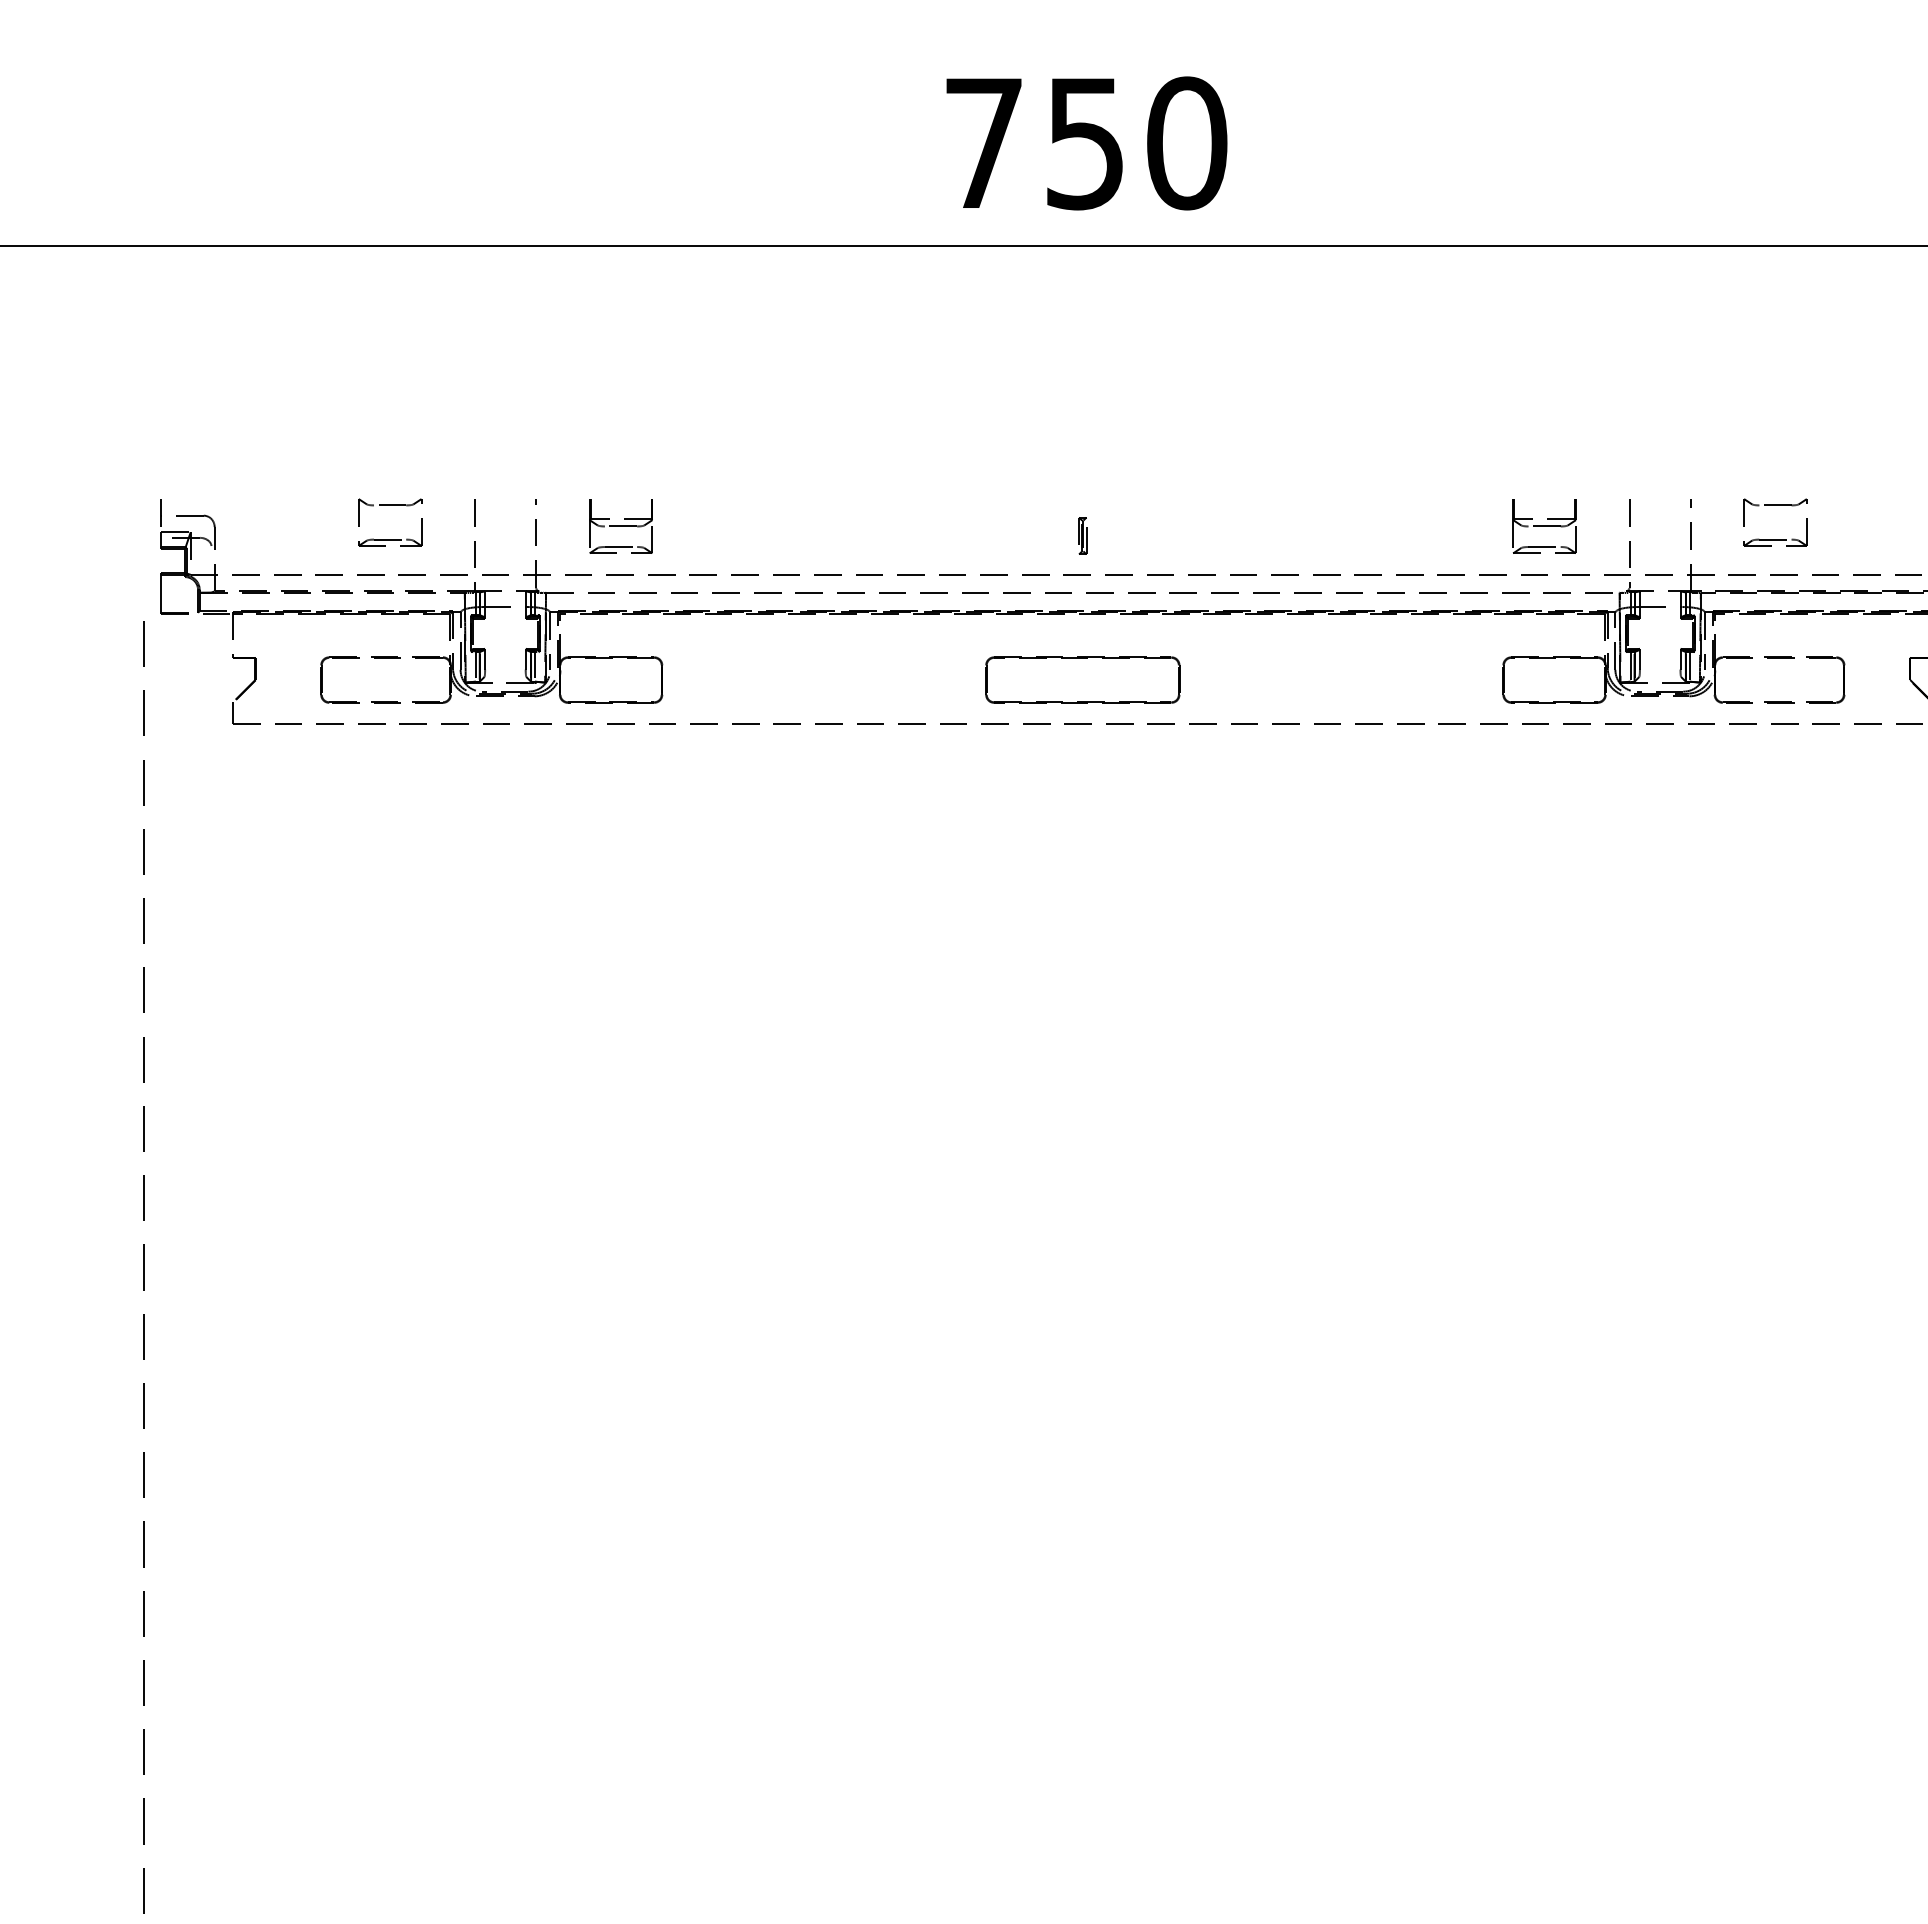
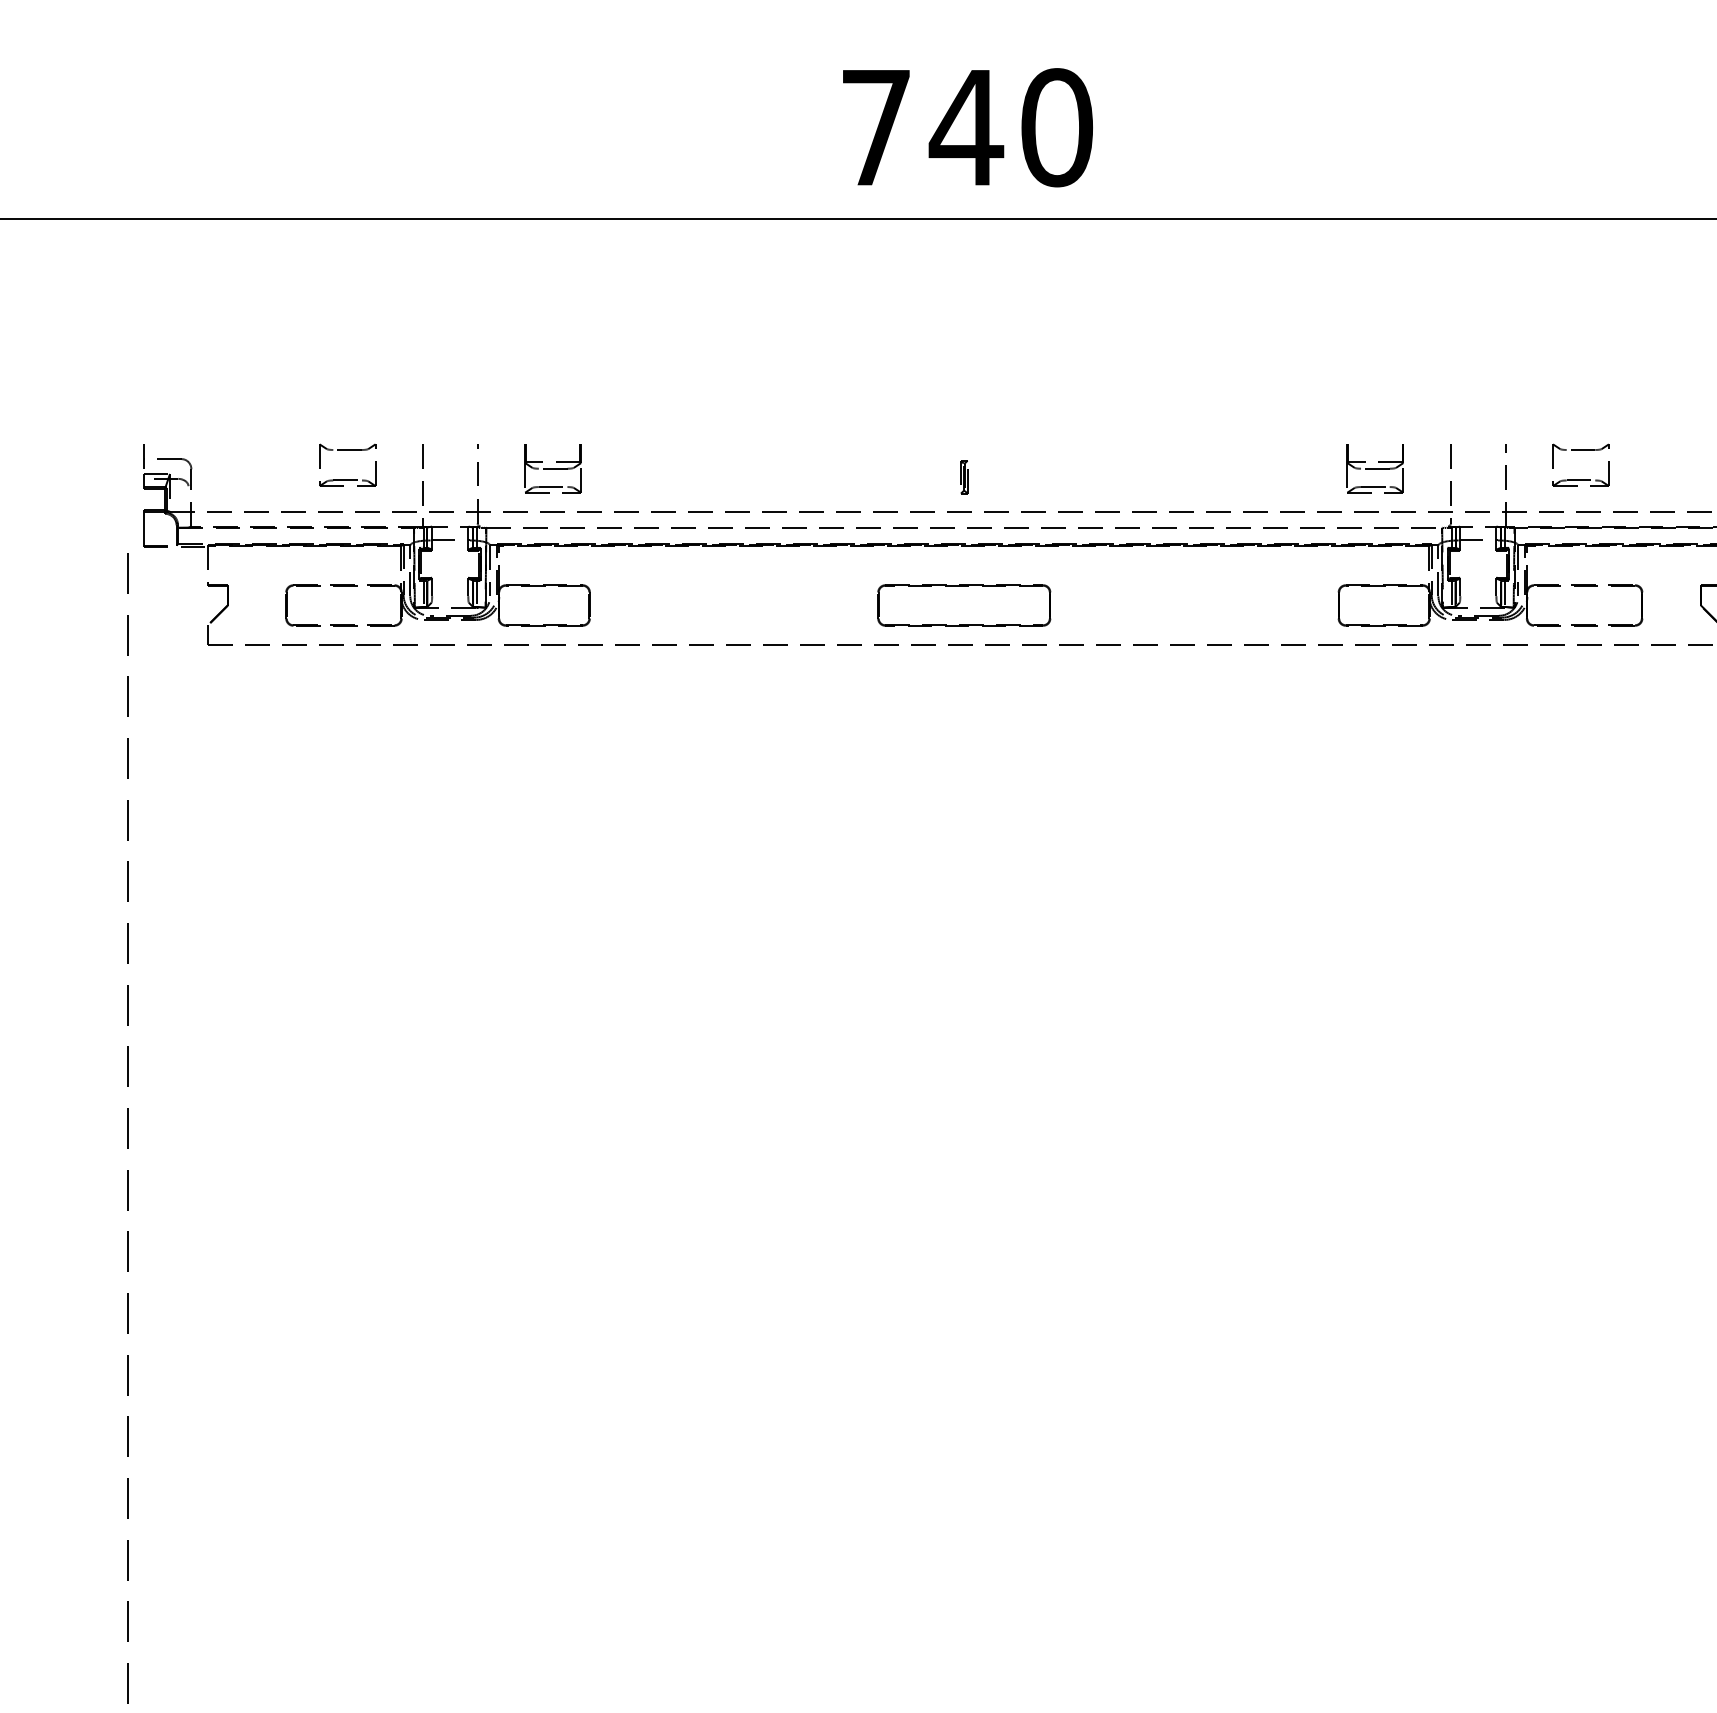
text: (1084, 144) -> (965, 128), 750 -> 740

